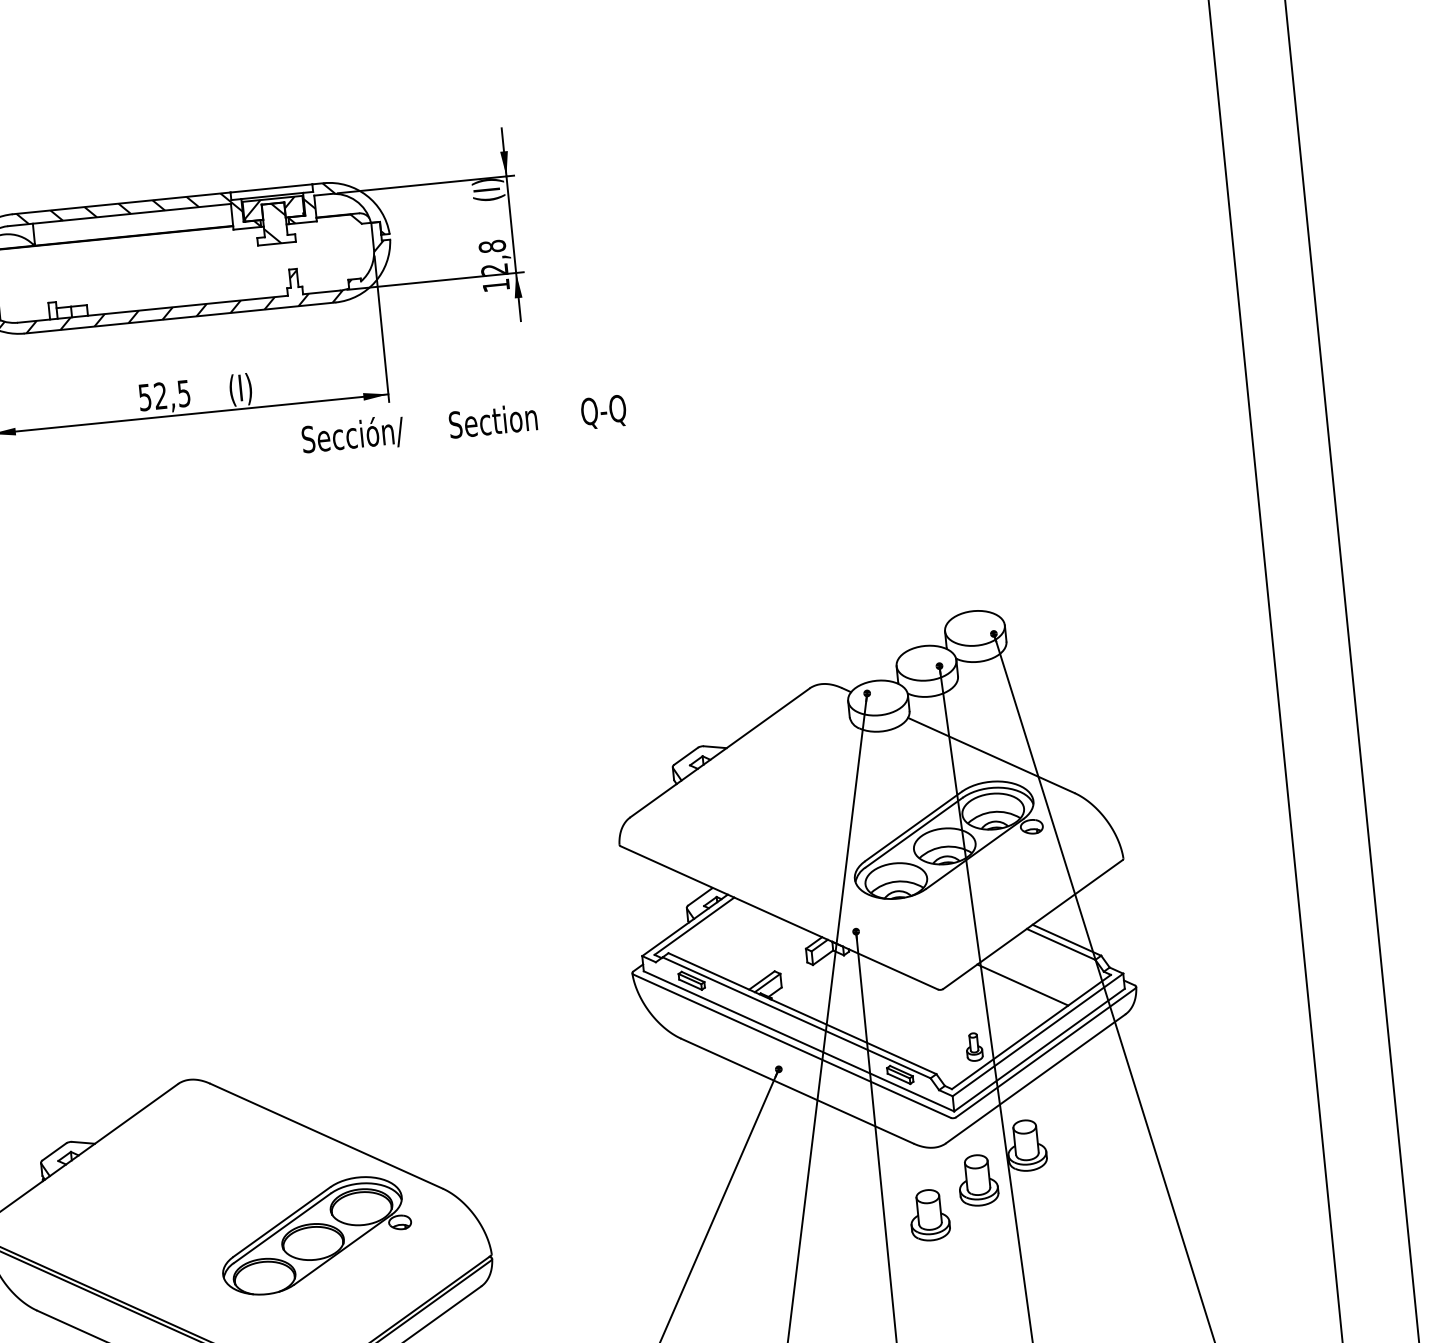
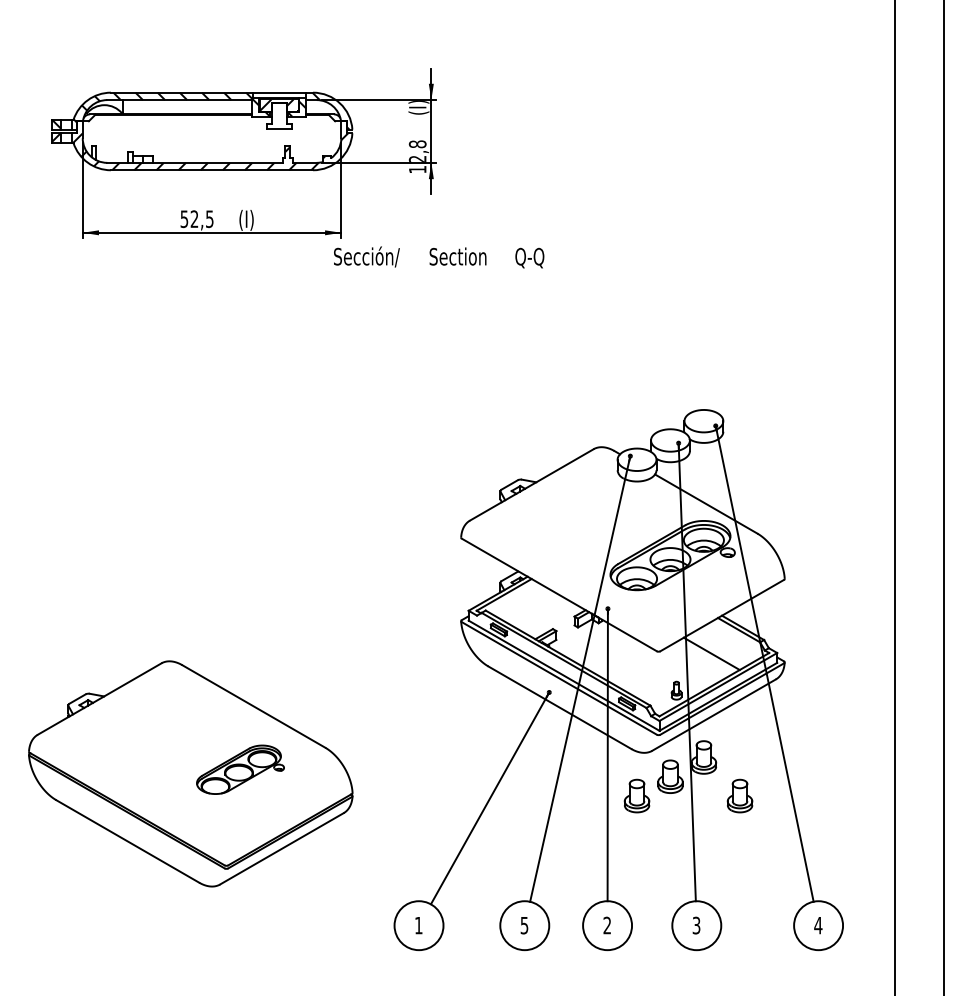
hatch: (273, 223) -> (278, 115), removed
text: (464, 425) -> (439, 257), moved
part: (1087, 1198) -> (739, 795), added
part: (315, 1235) -> (240, 769), size x0.7

